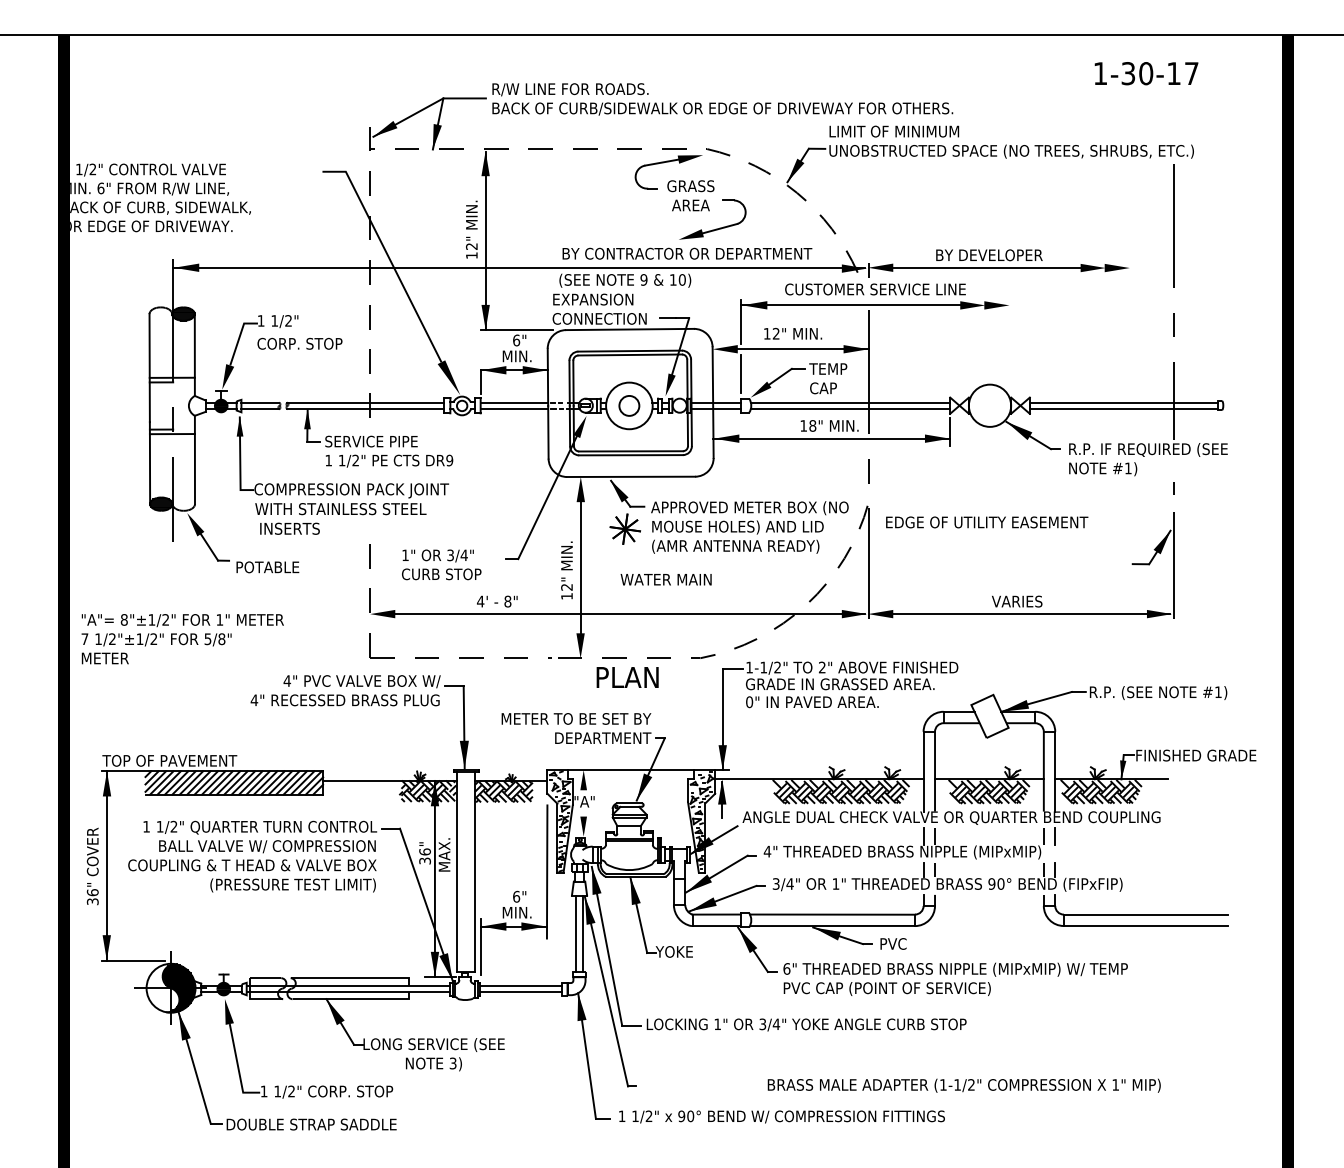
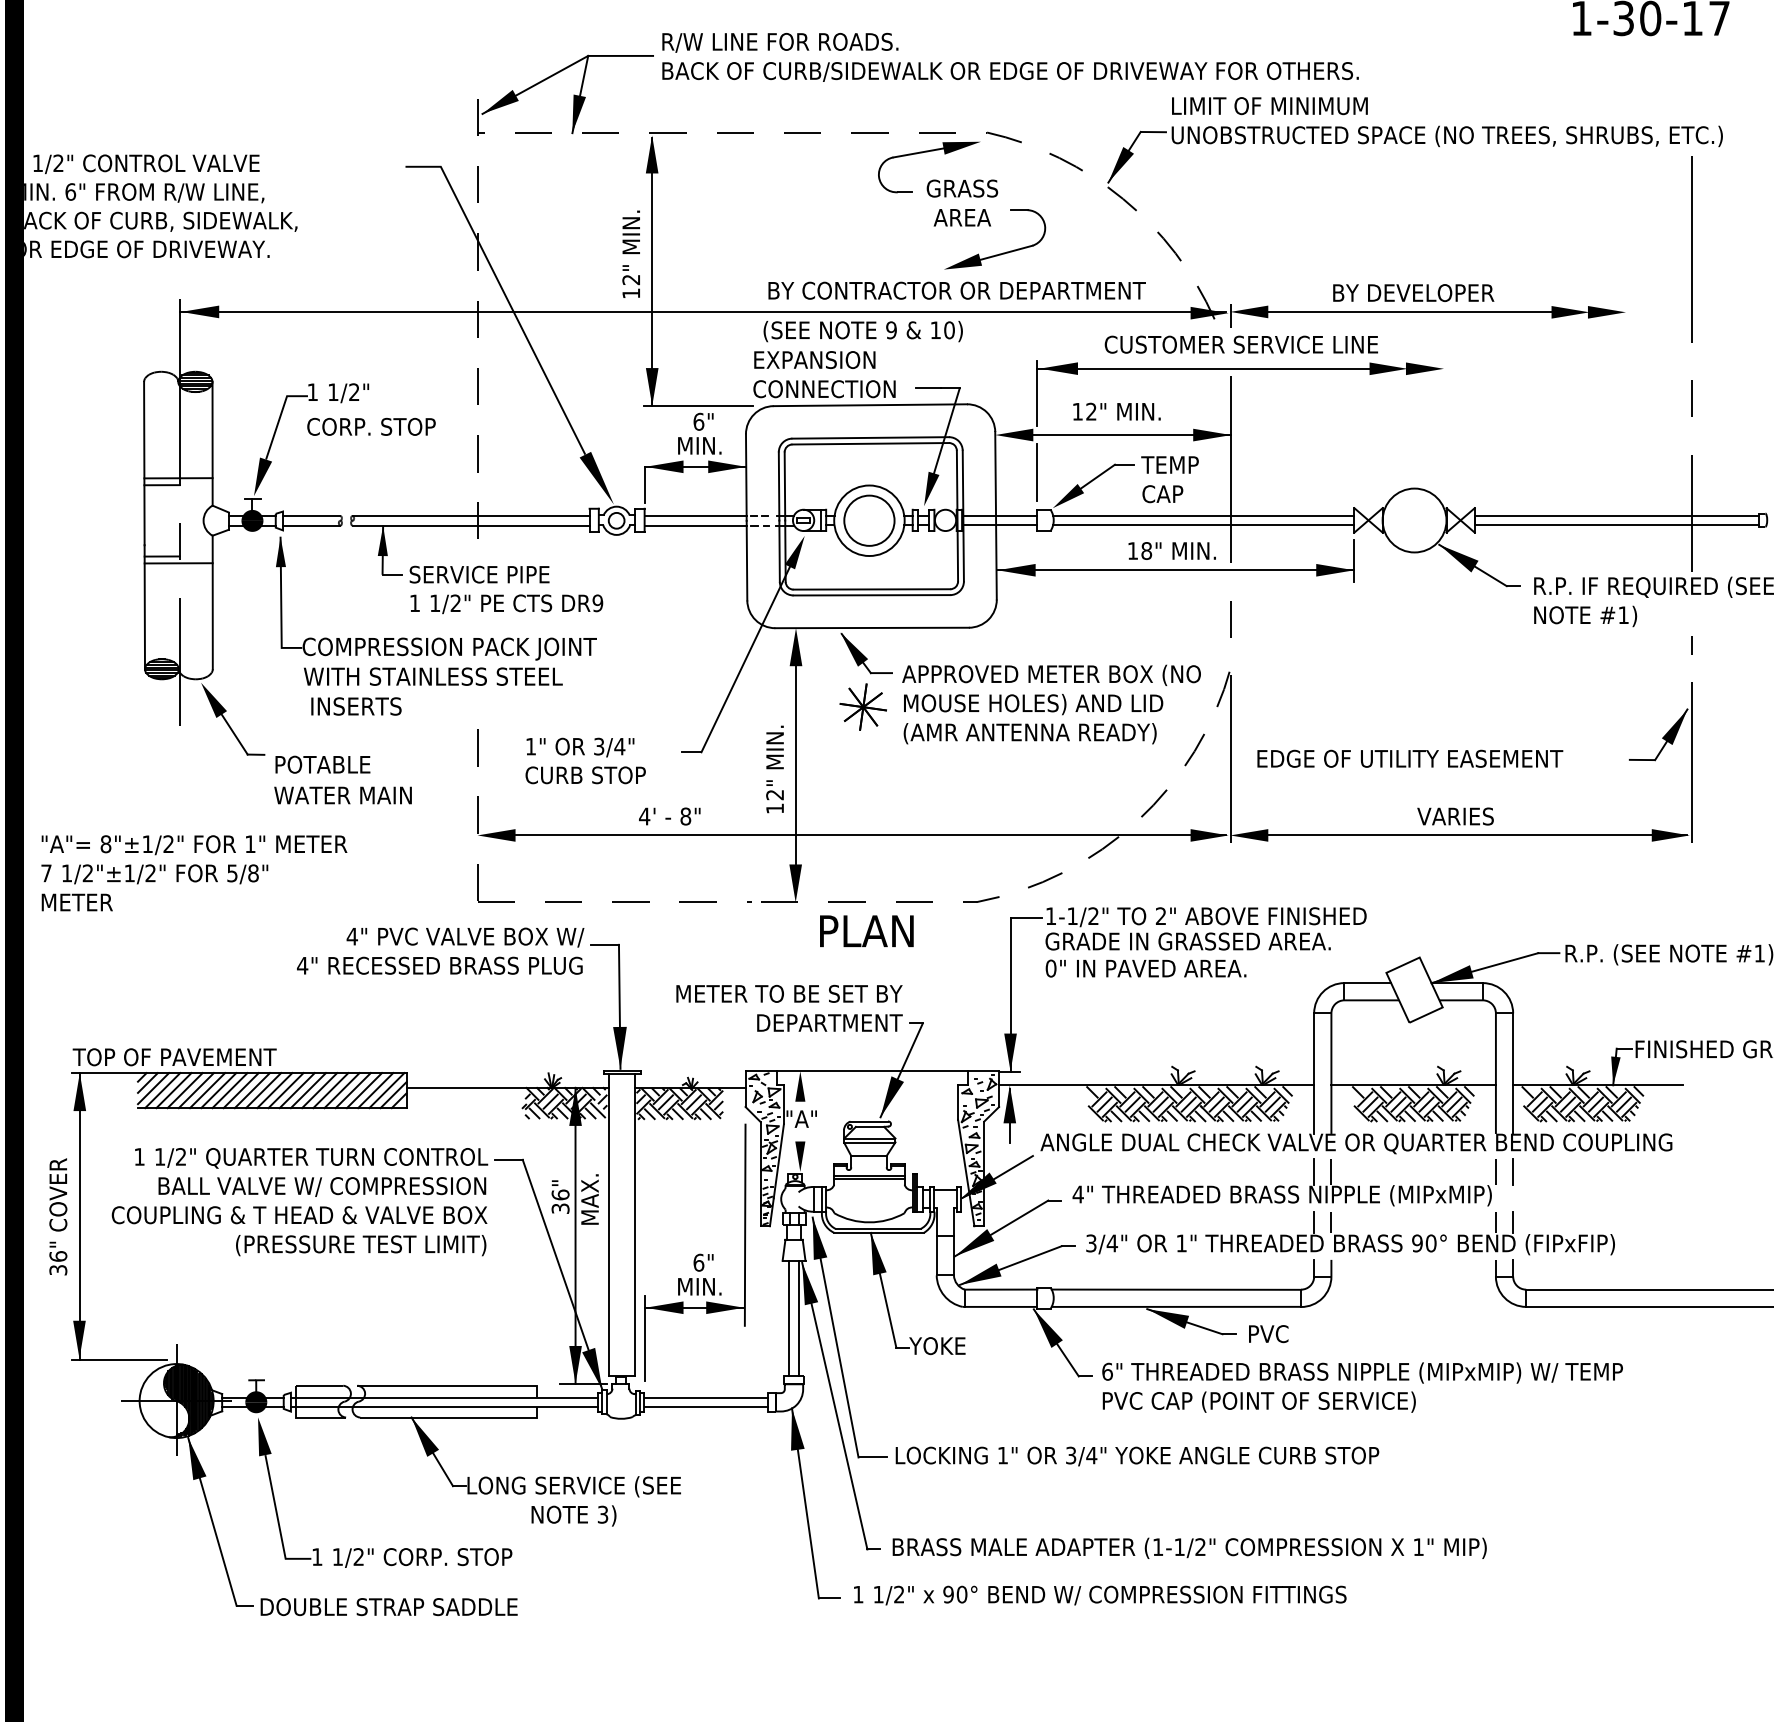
circle: (629, 405) -> (869, 520), size x1.67
text: (987, 522) -> (1410, 758), moved
text: (665, 579) -> (342, 795), moved
text: (963, 1085) -> (1188, 1547), moved

